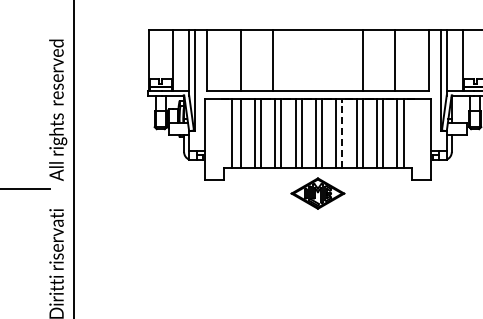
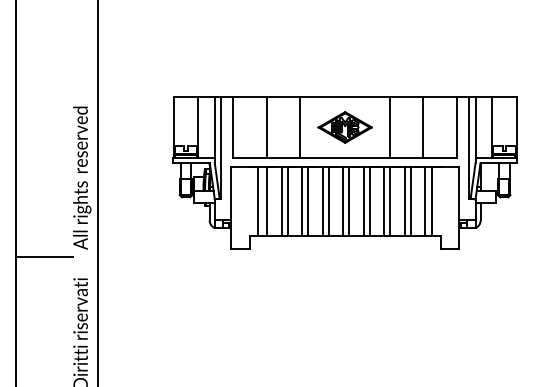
line: (341, 133) -> (369, 201), dashed -> solid
part: (317, 193) -> (344, 127), moved

